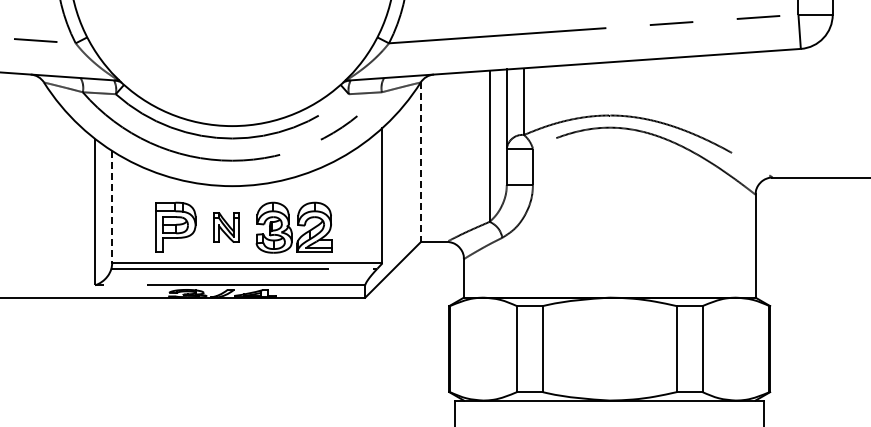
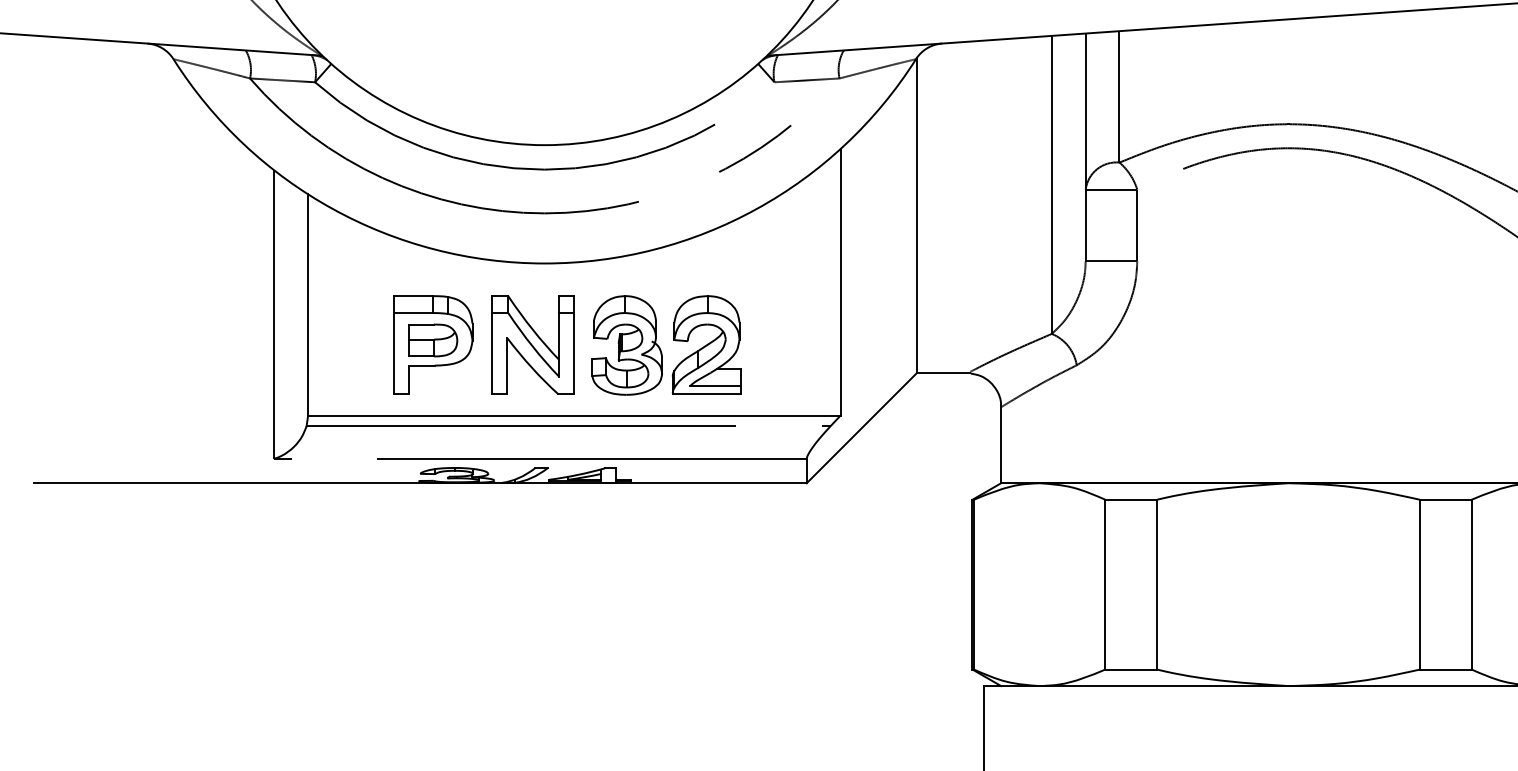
line: (421, 161) -> (917, 214), dashed -> solid
line: (112, 207) -> (308, 305), dashed -> solid
part: (226, 227) -> (533, 344), size x1.67

